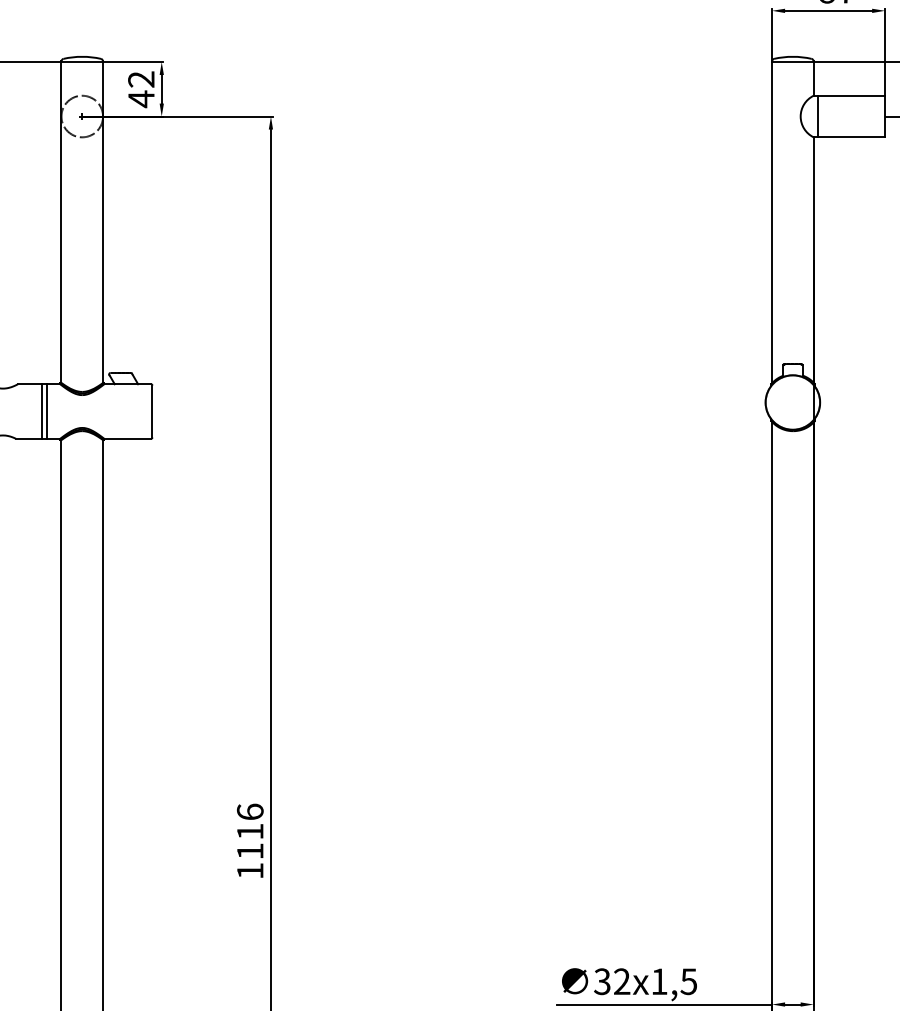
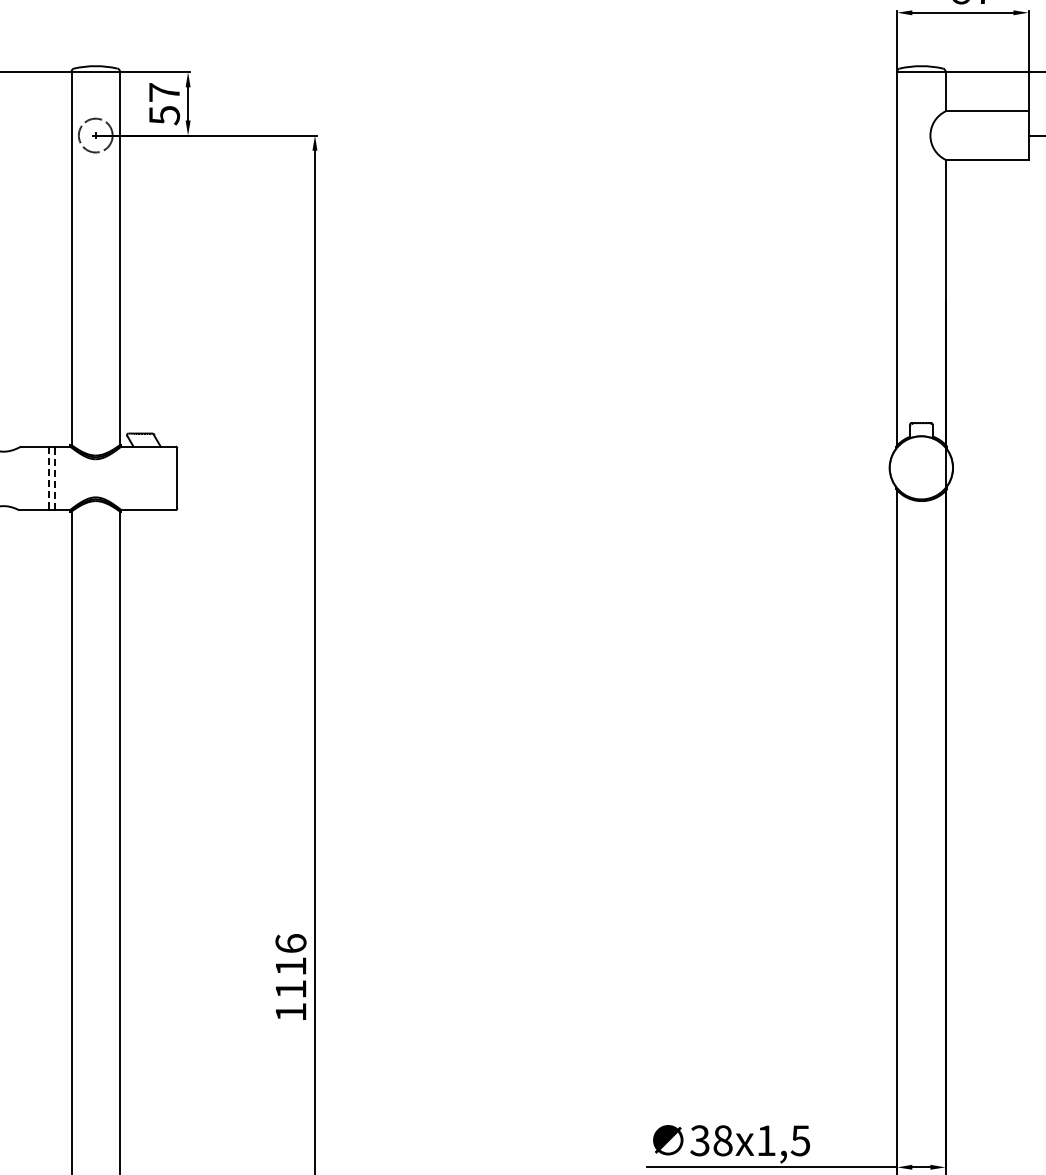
text: (141, 89) -> (164, 104), 42 -> 57
circle: (82, 116) -> (95, 135), size x0.7
line: (817, 116) -> (950, 135), removed
line: (41, 411) -> (48, 478), solid -> dashed
line: (47, 411) -> (55, 478), solid -> dashed
text: (621, 981) -> (722, 1140), 32x1,5 -> 38x1,5

